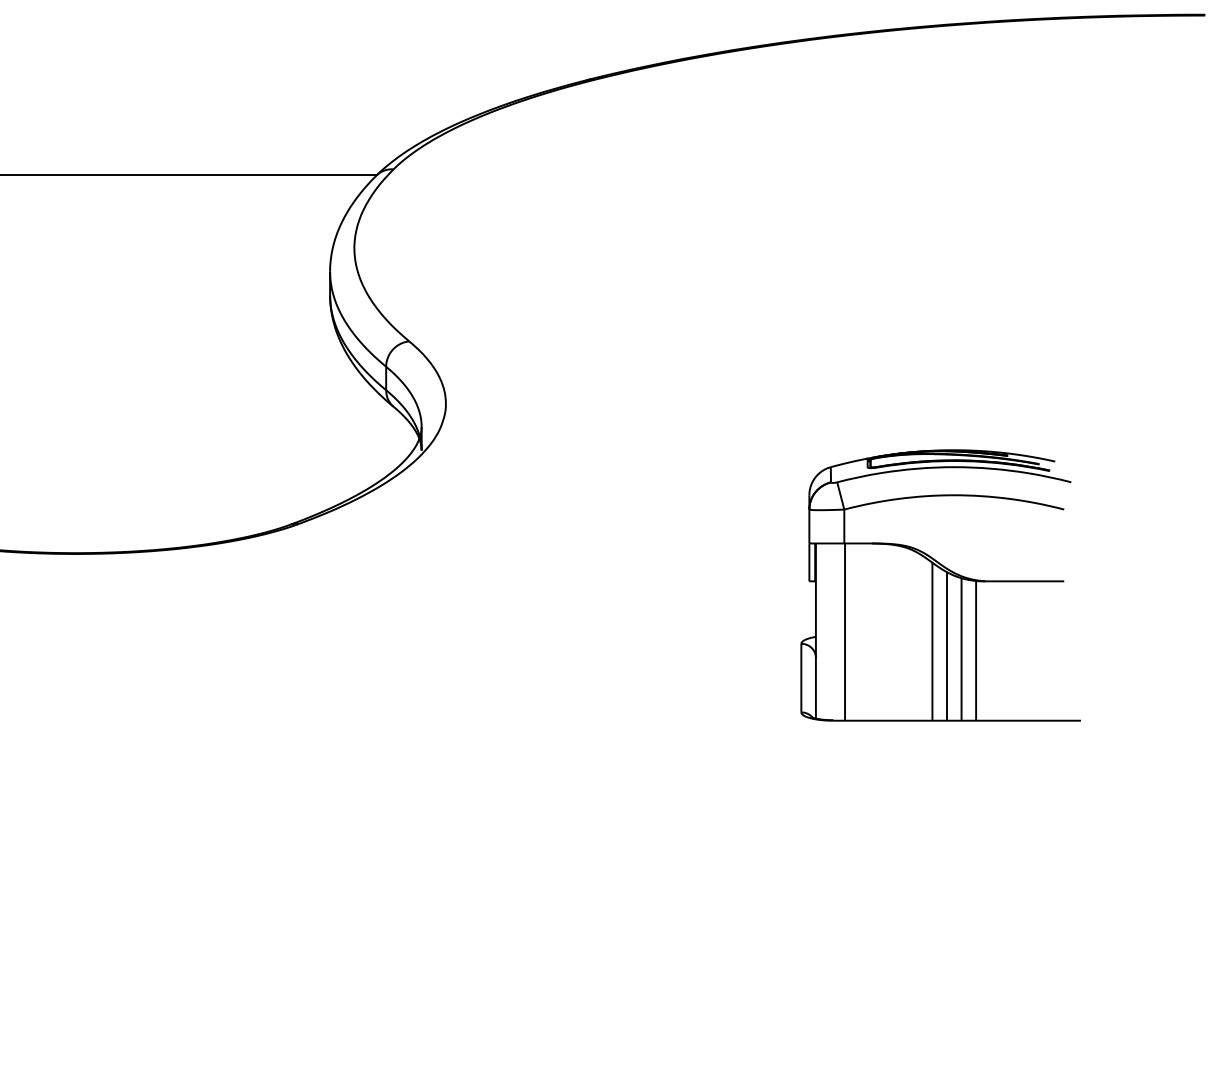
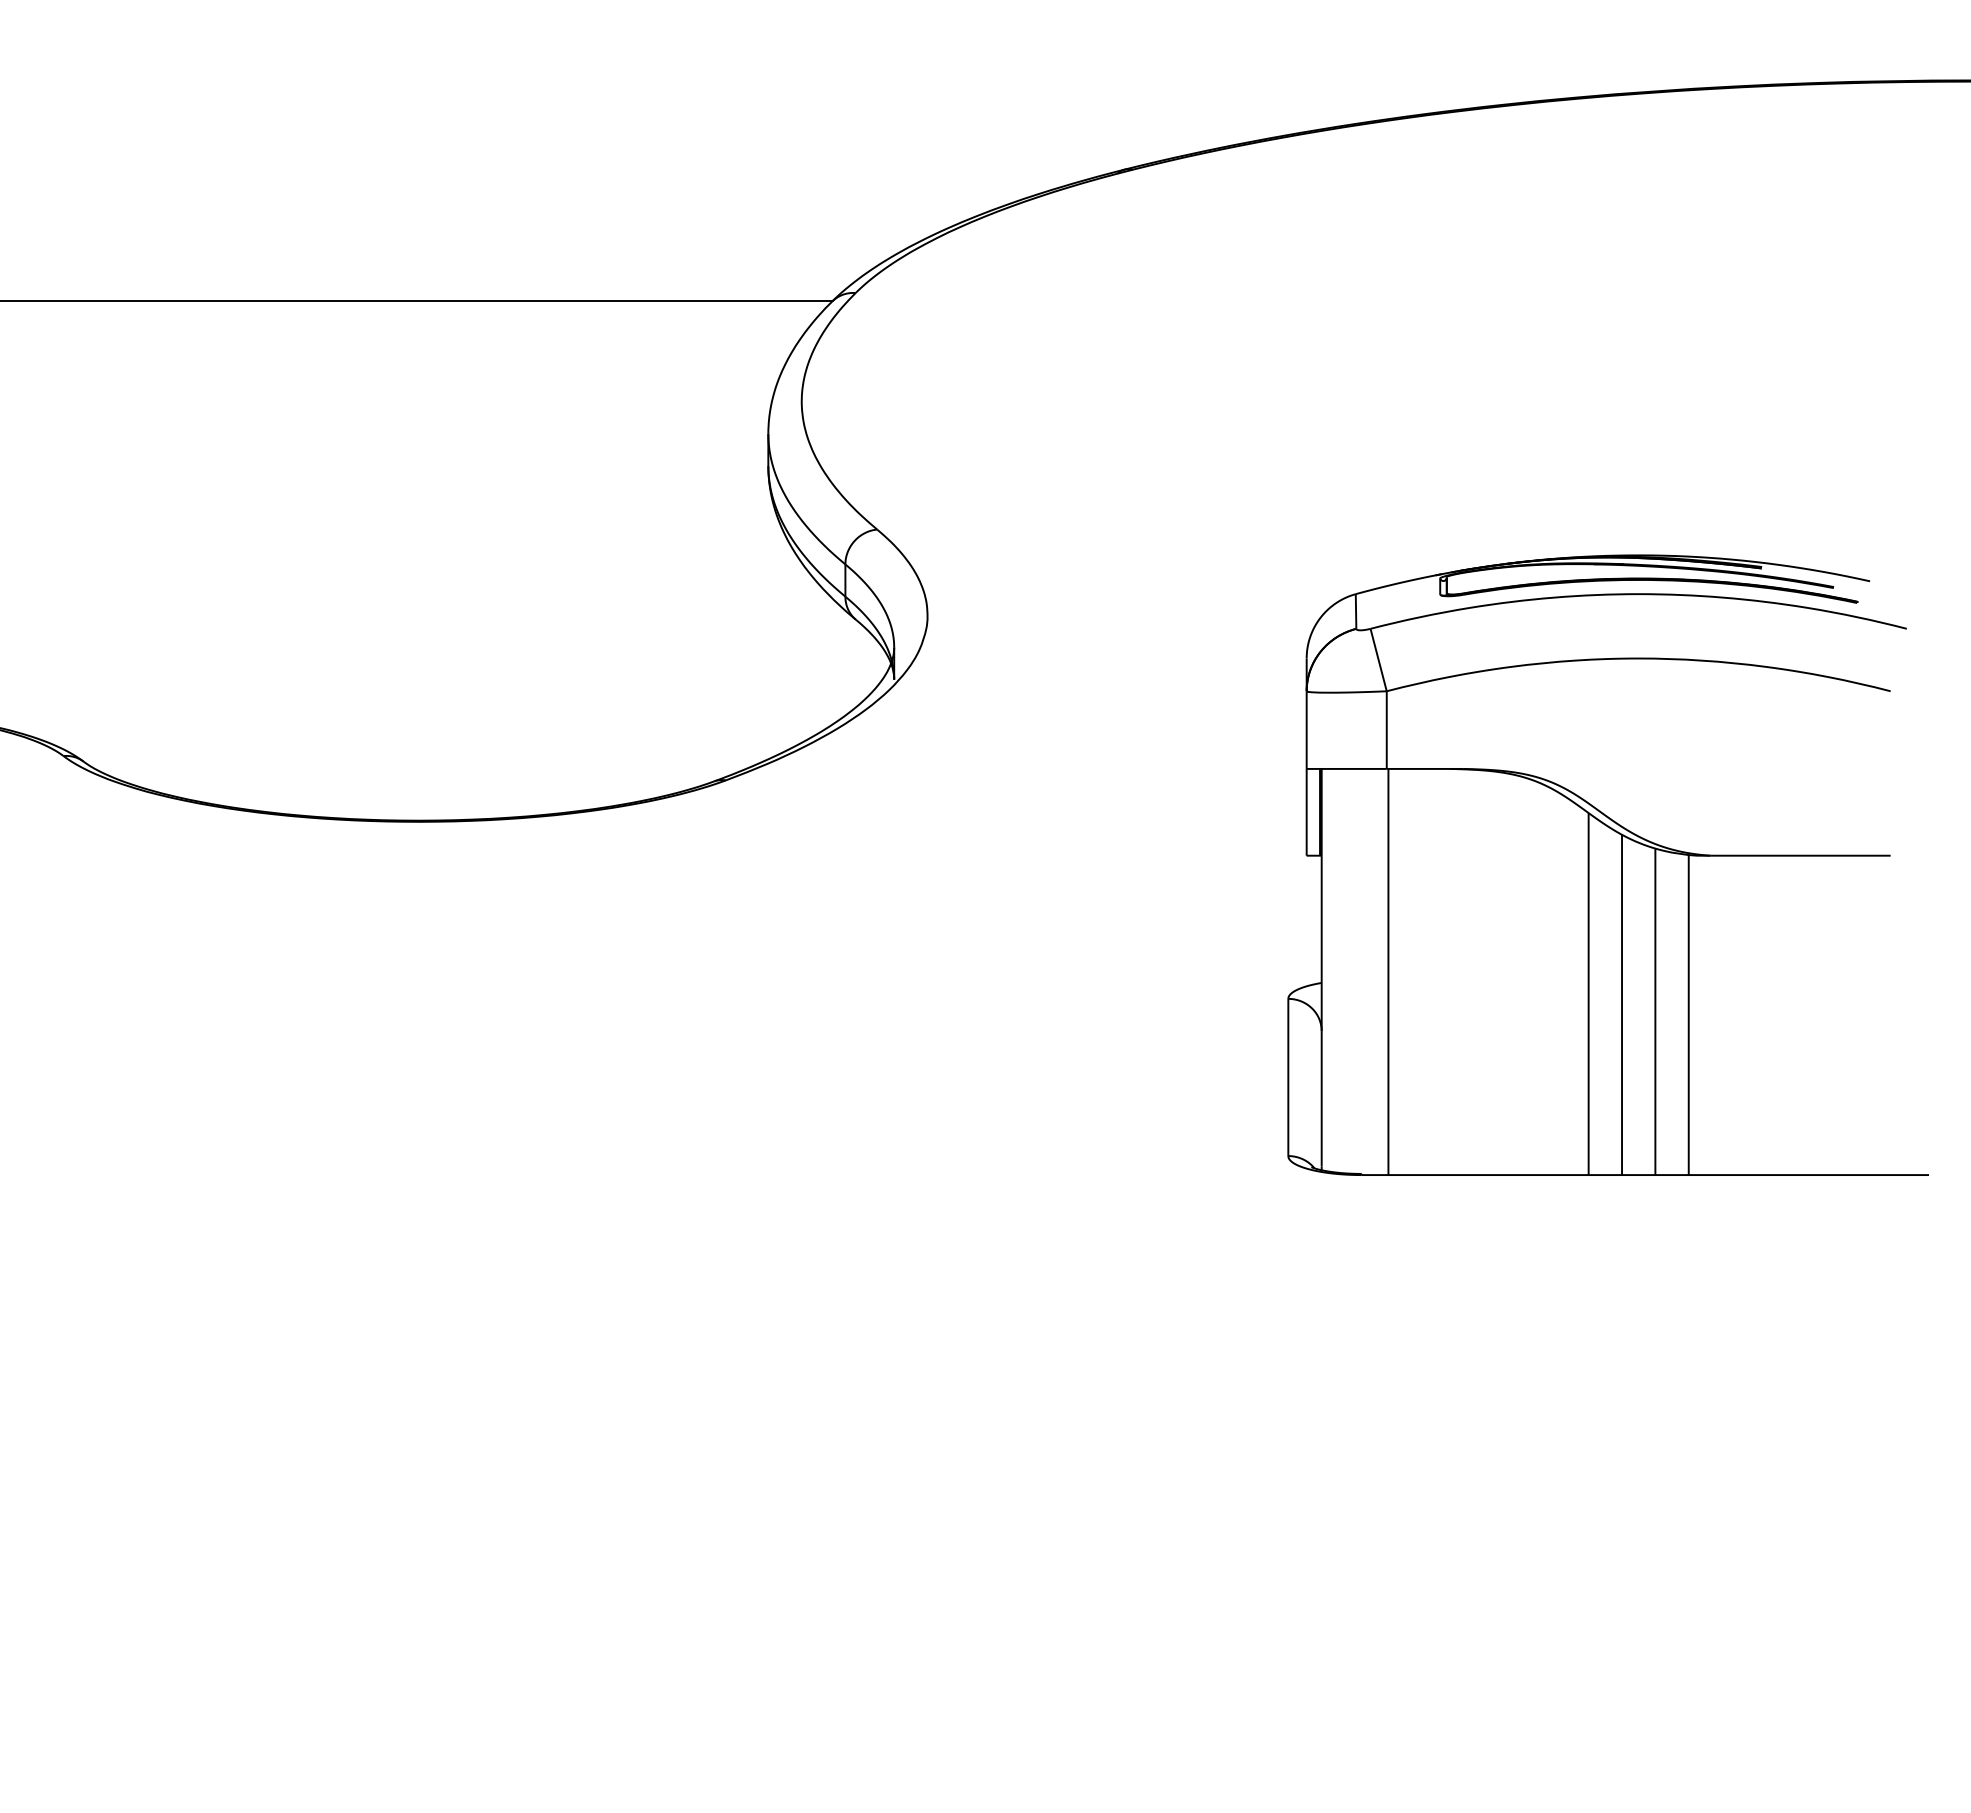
part: (940, 585) -> (1607, 864), size x1.67

